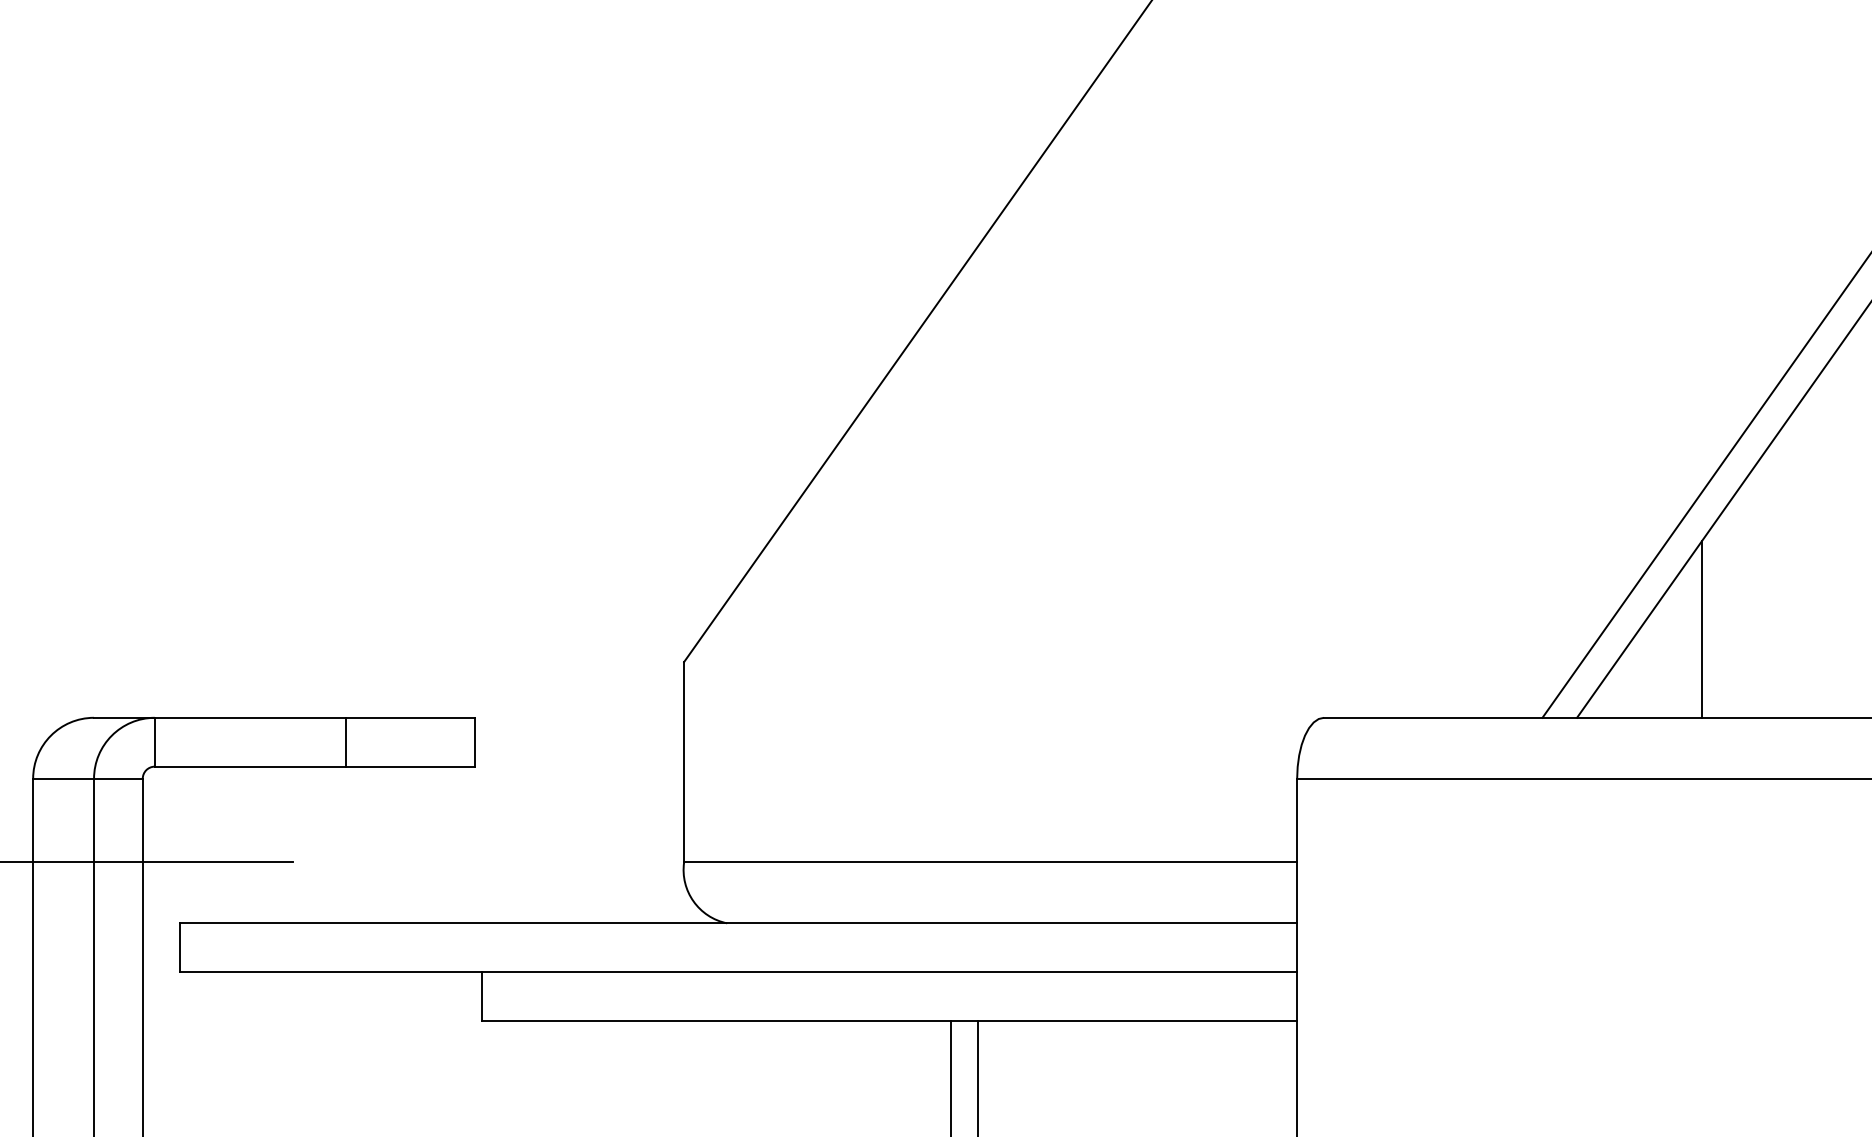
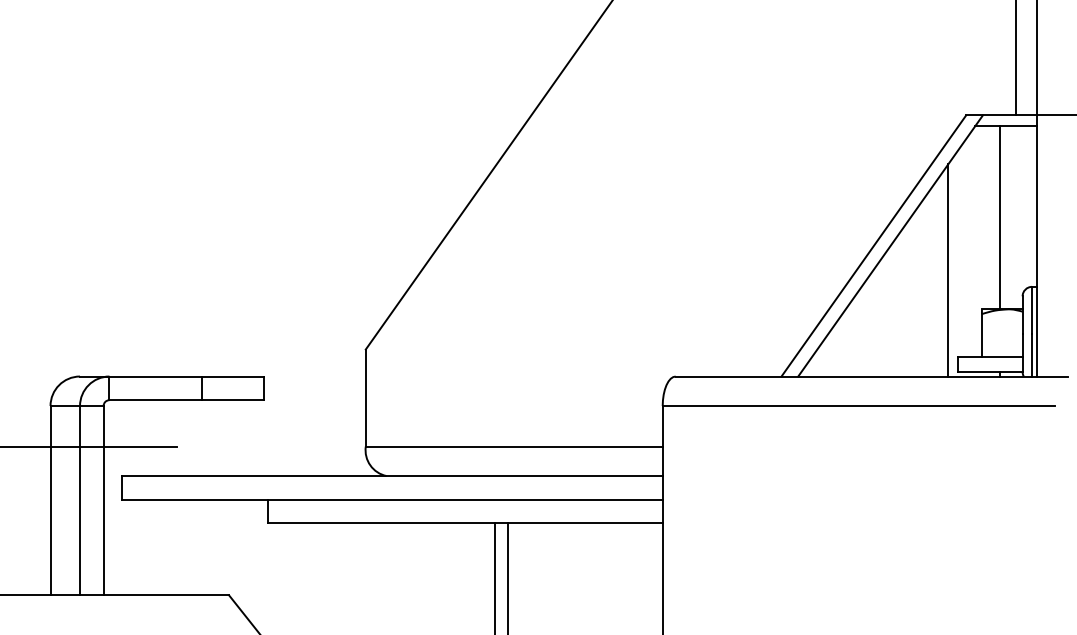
line: (1701, 628) -> (858, 333), removed

